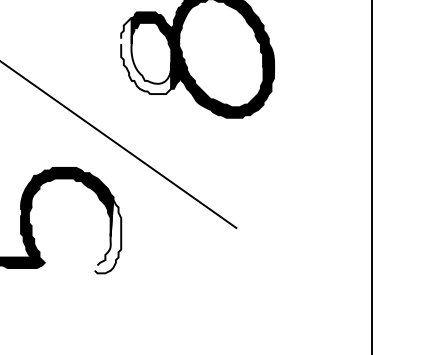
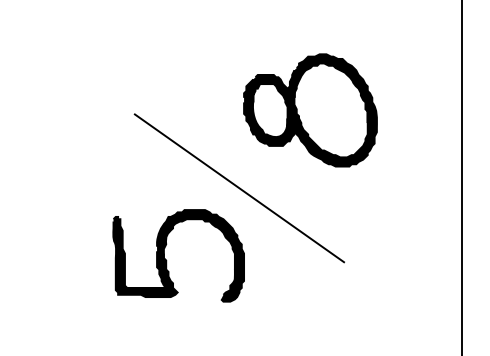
fill: (145, 55) -> (265, 112), added
fill: (107, 235) -> (232, 268), added

